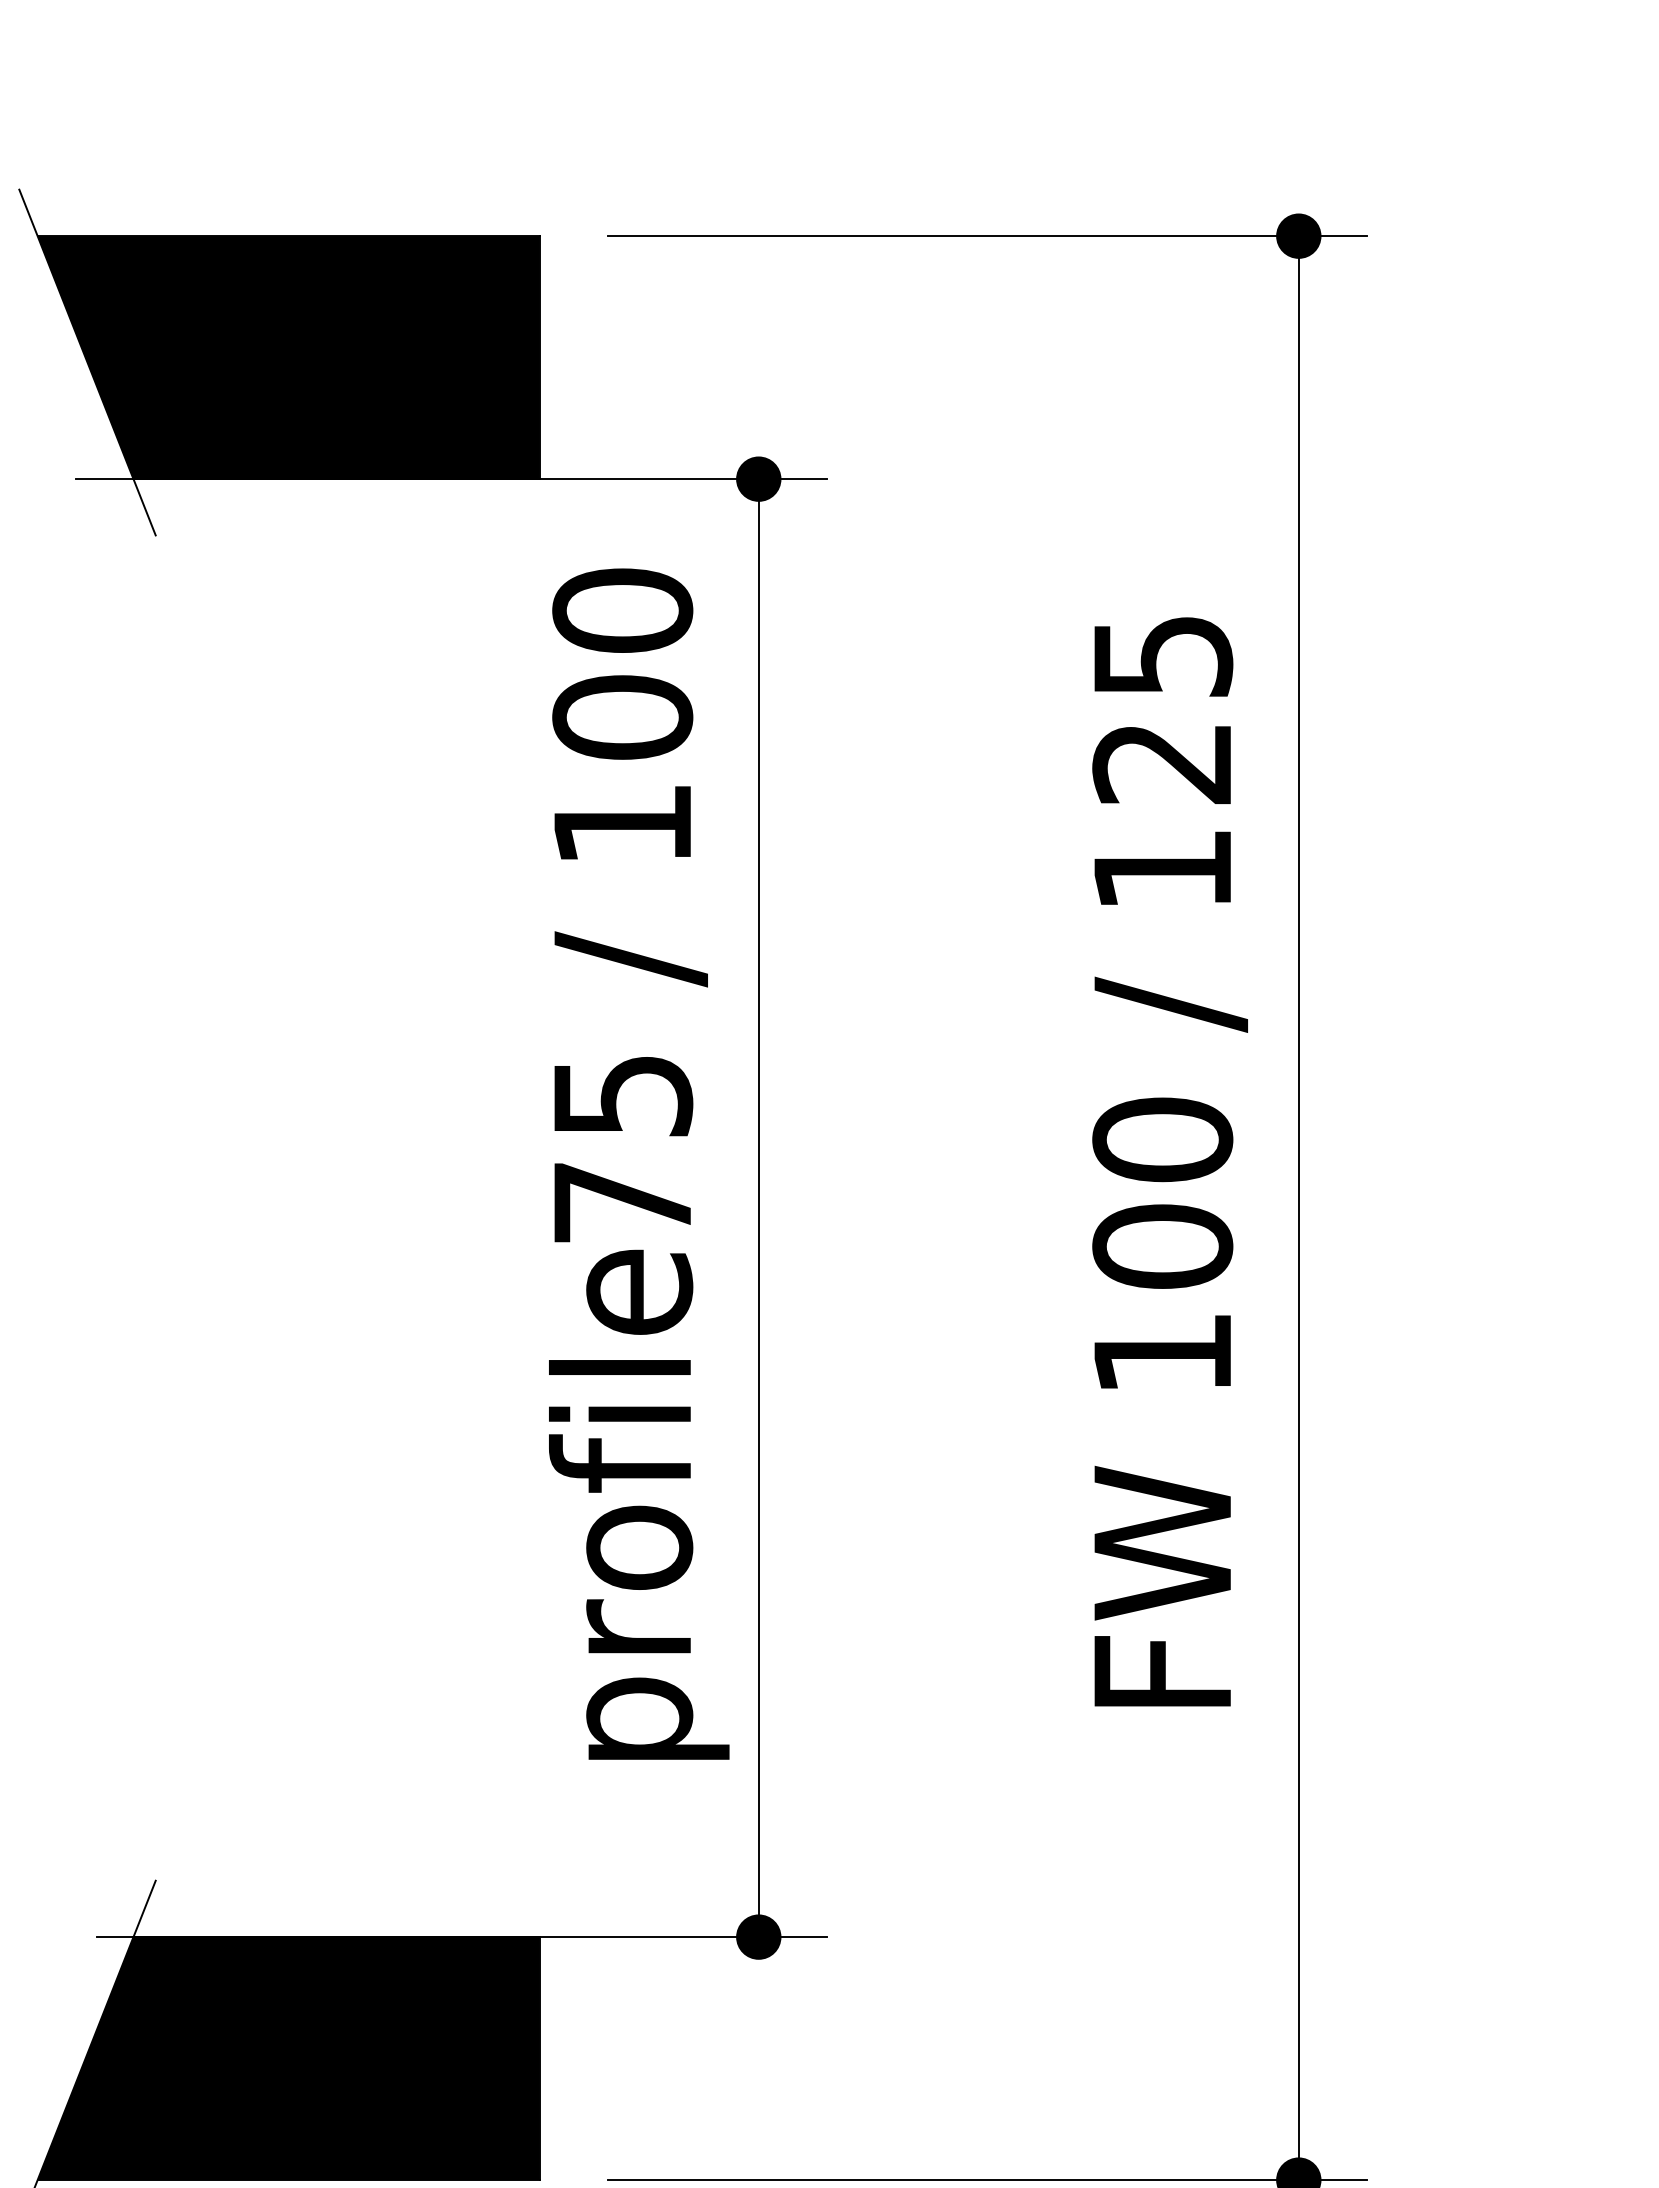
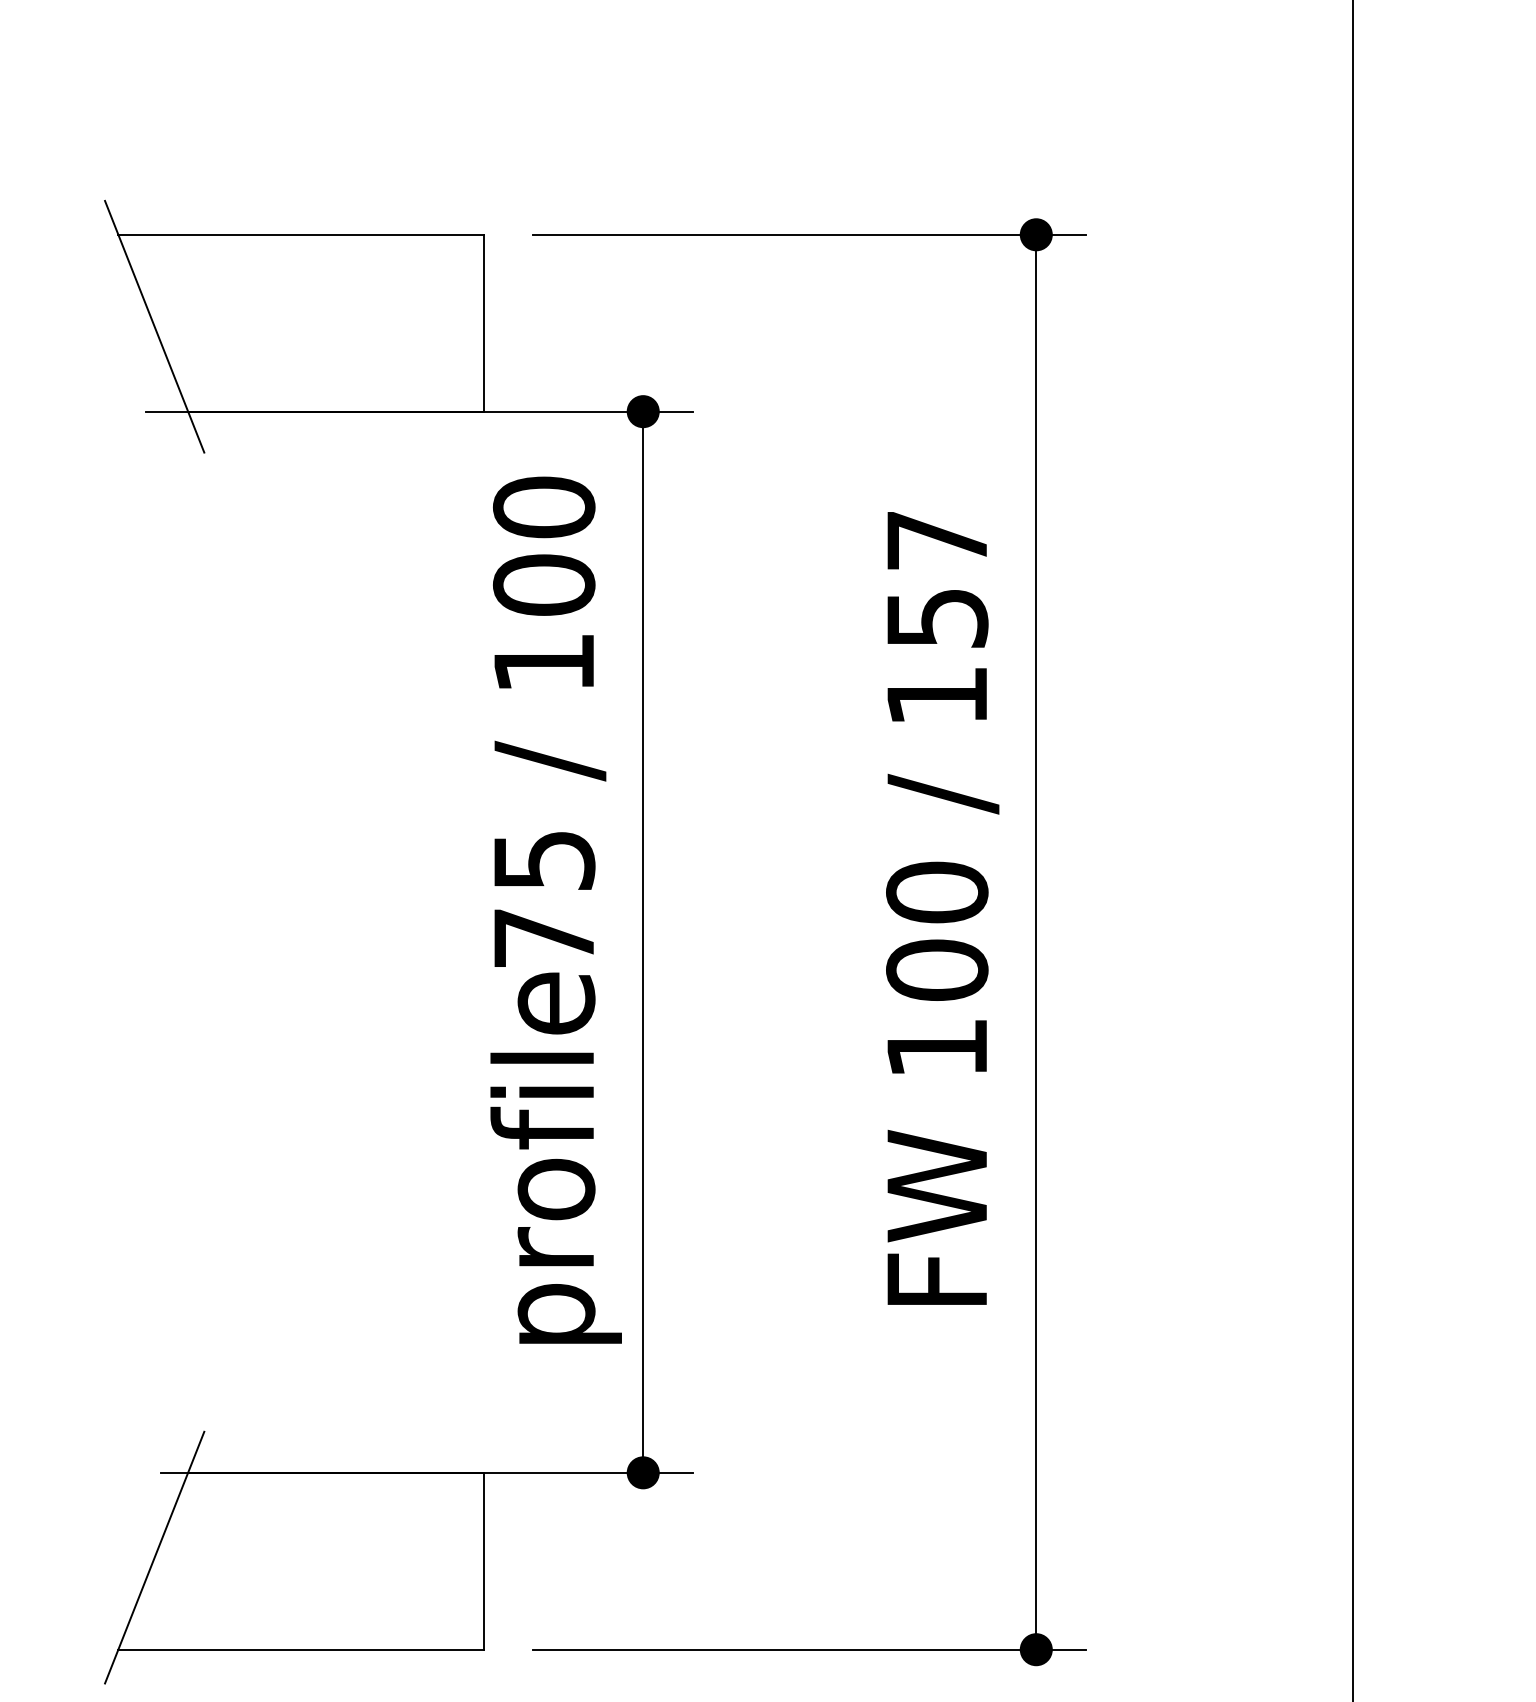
fill: (287, 356) -> (300, 322), removed
text: (1163, 711) -> (937, 580), 125 -> 157
fill: (287, 2057) -> (300, 1560), removed

